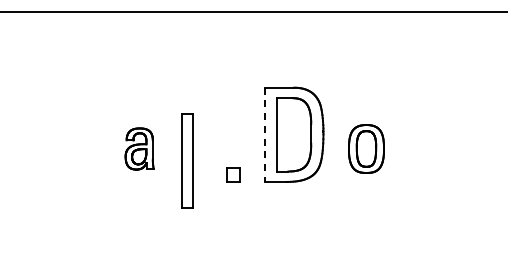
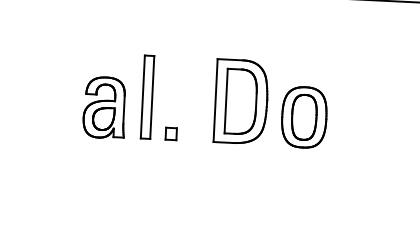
line: (265, 135) -> (216, 101), dashed -> solid
part: (139, 148) -> (104, 107), size x1.67
part: (366, 148) -> (304, 116), size x1.43
part: (187, 160) -> (147, 96), moved
part: (233, 174) -> (171, 133), moved

